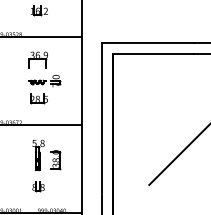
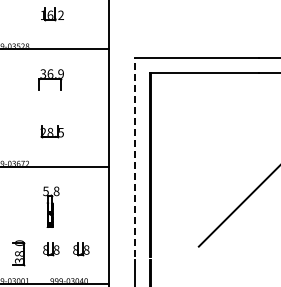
part: (44, 81) -> (59, 108), removed
line: (101, 118) -> (135, 157), solid -> dashed
part: (55, 160) -> (18, 253), moved
part: (61, 187) -> (81, 249), added

